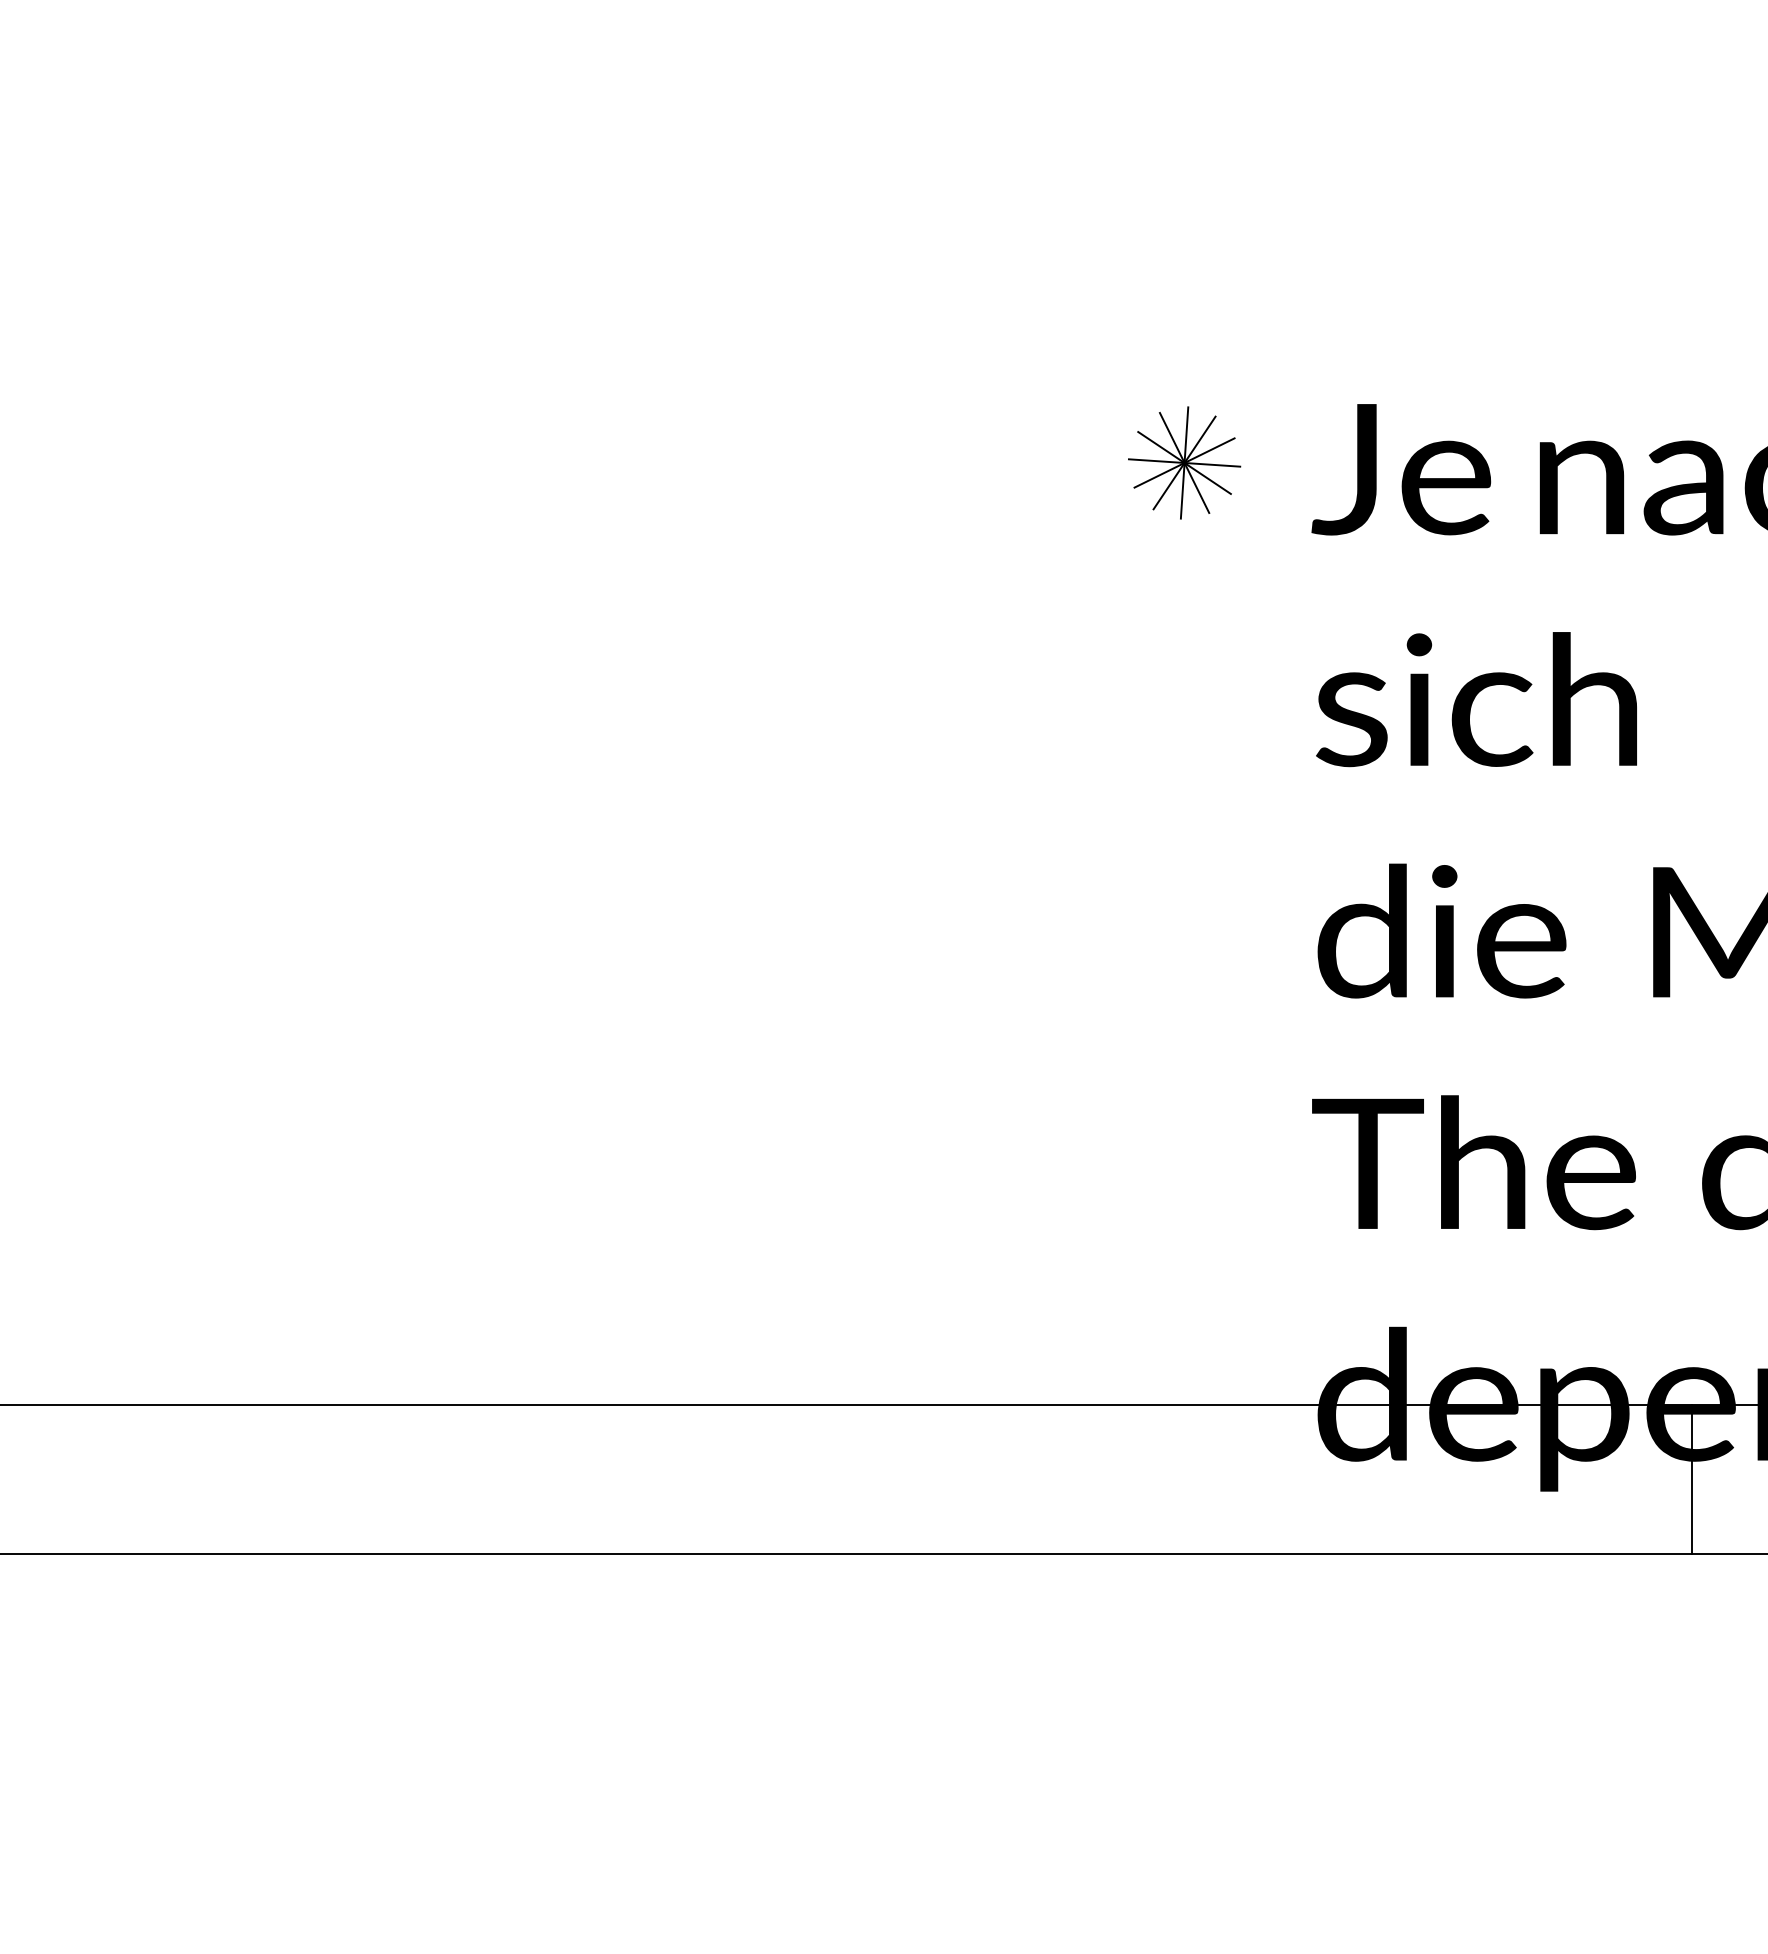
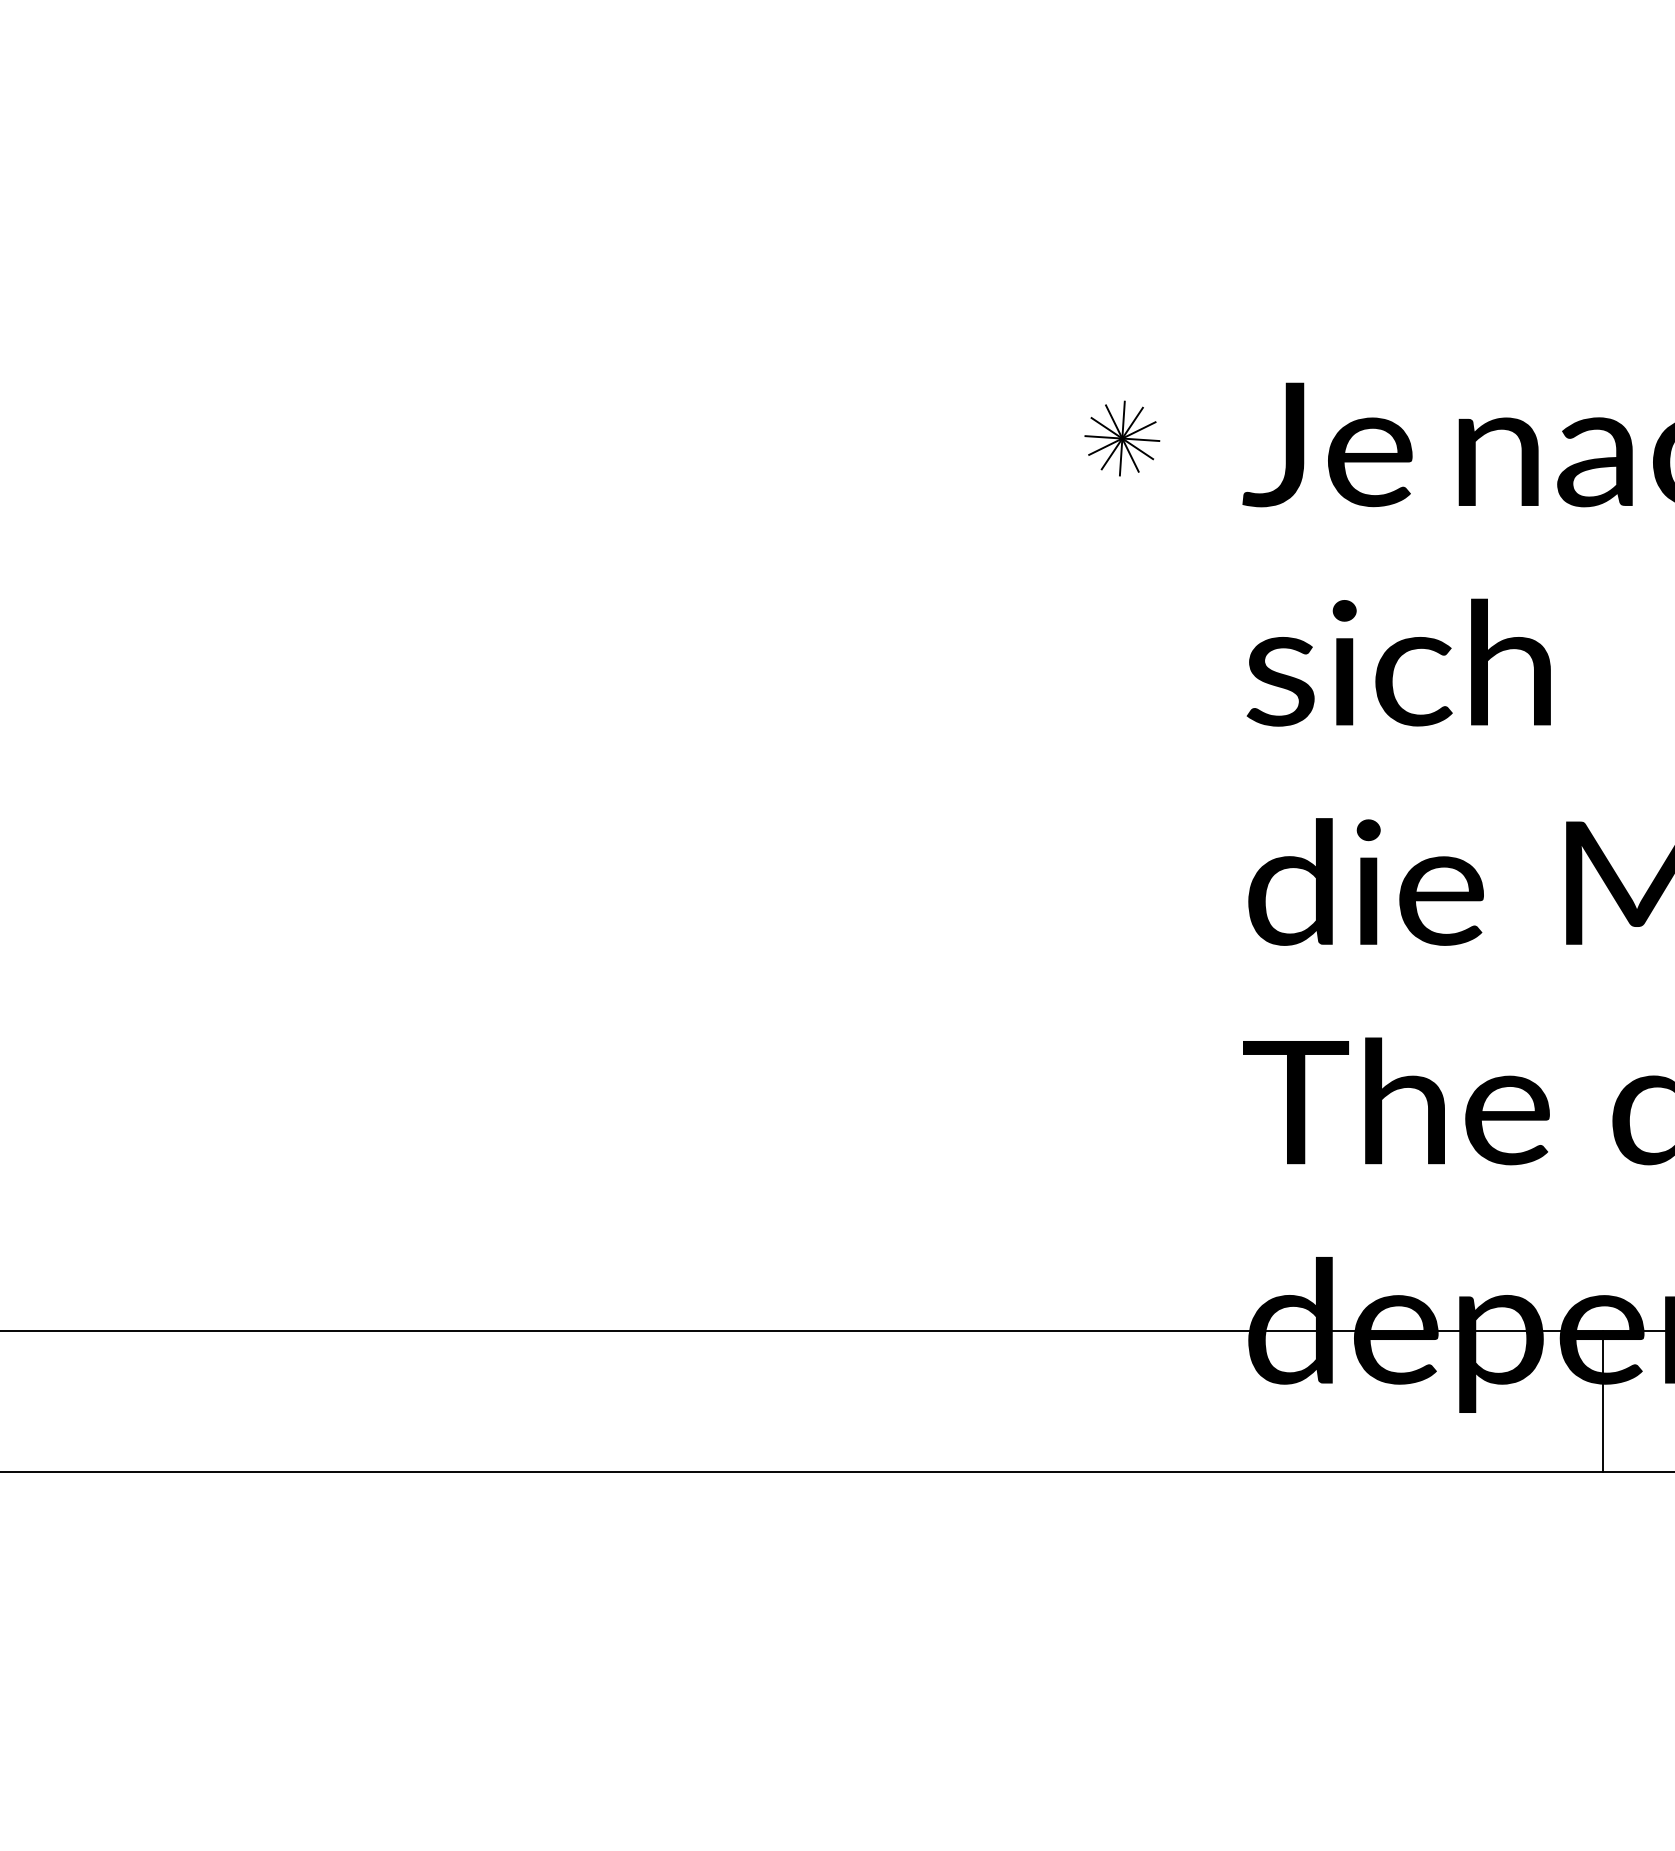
part: (1184, 462) -> (1122, 438), size x0.7

